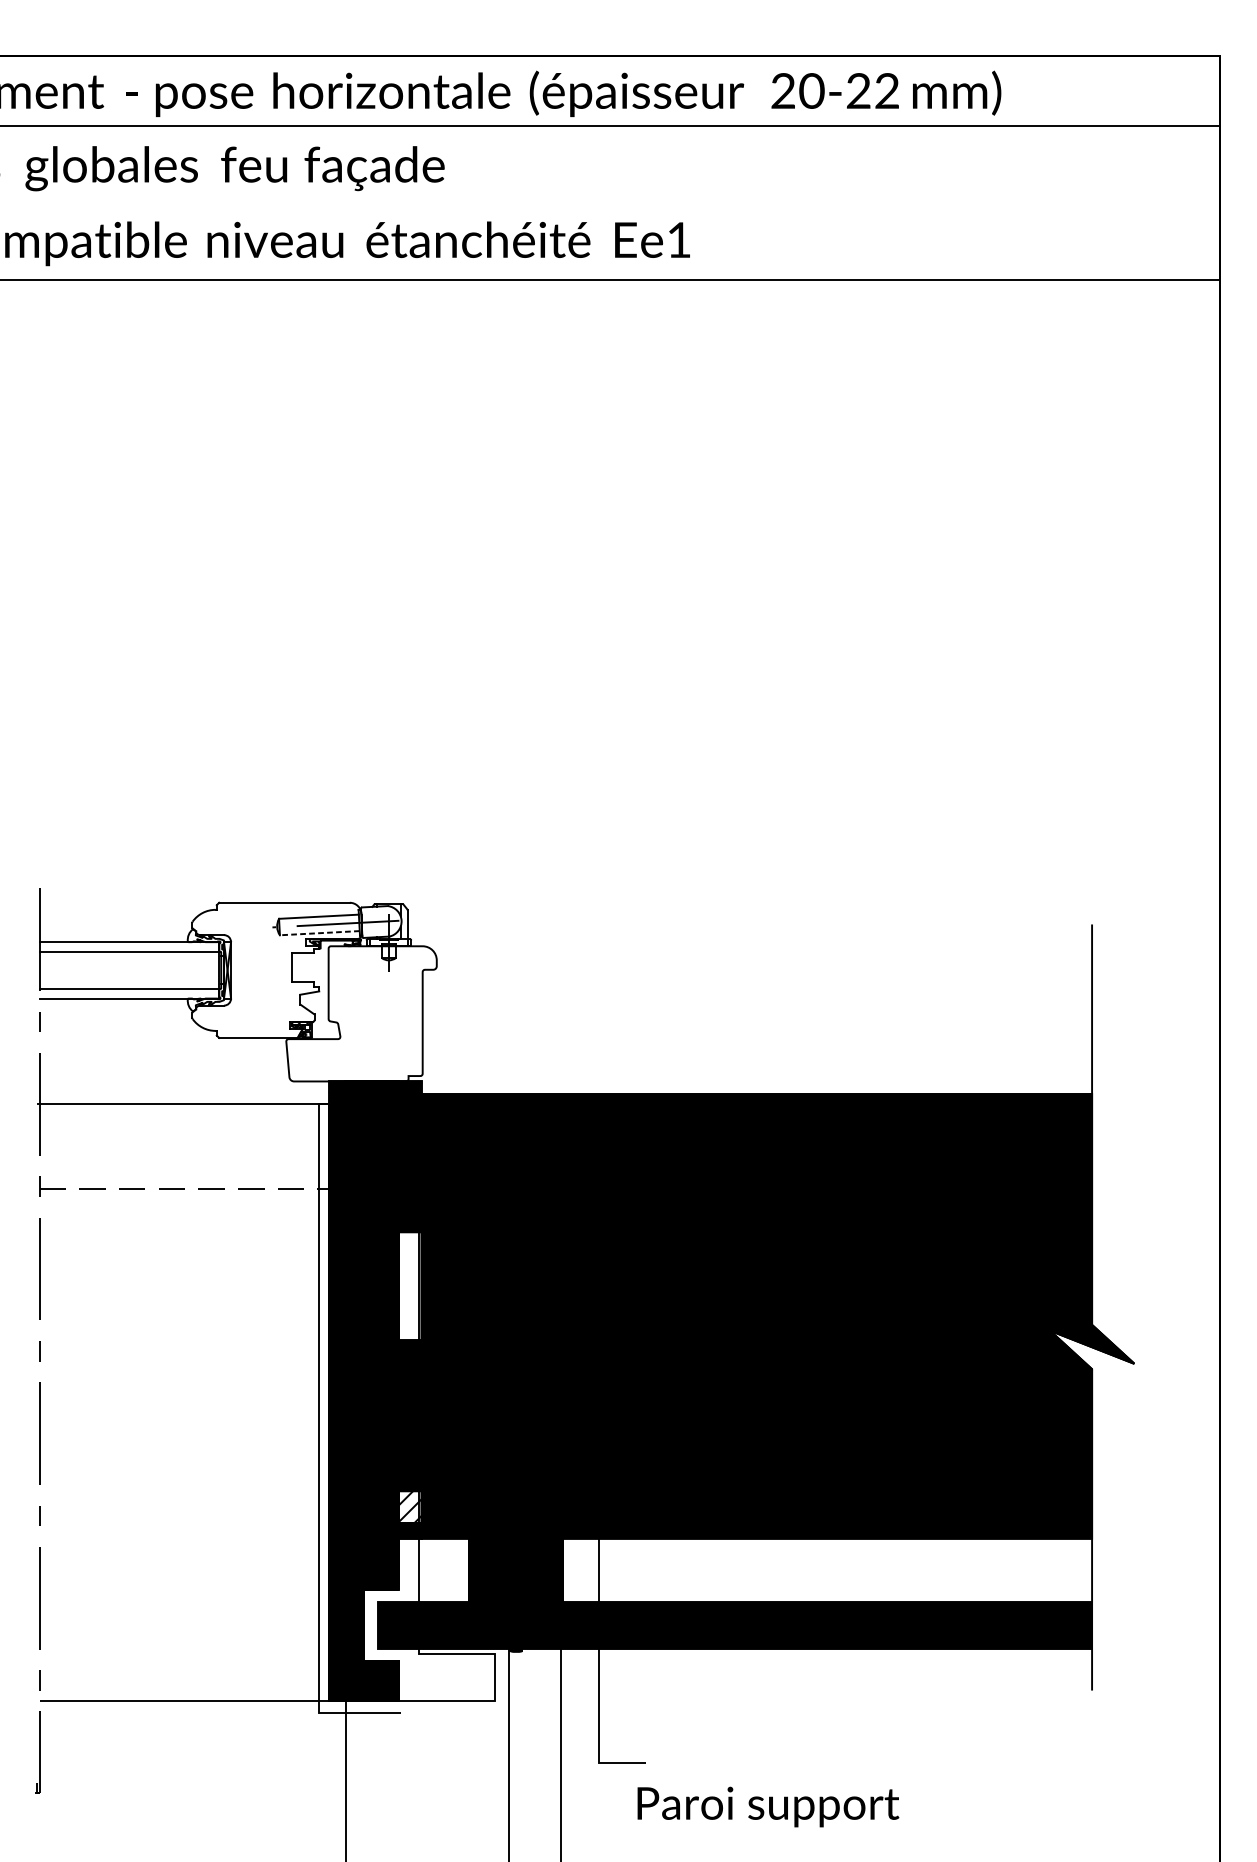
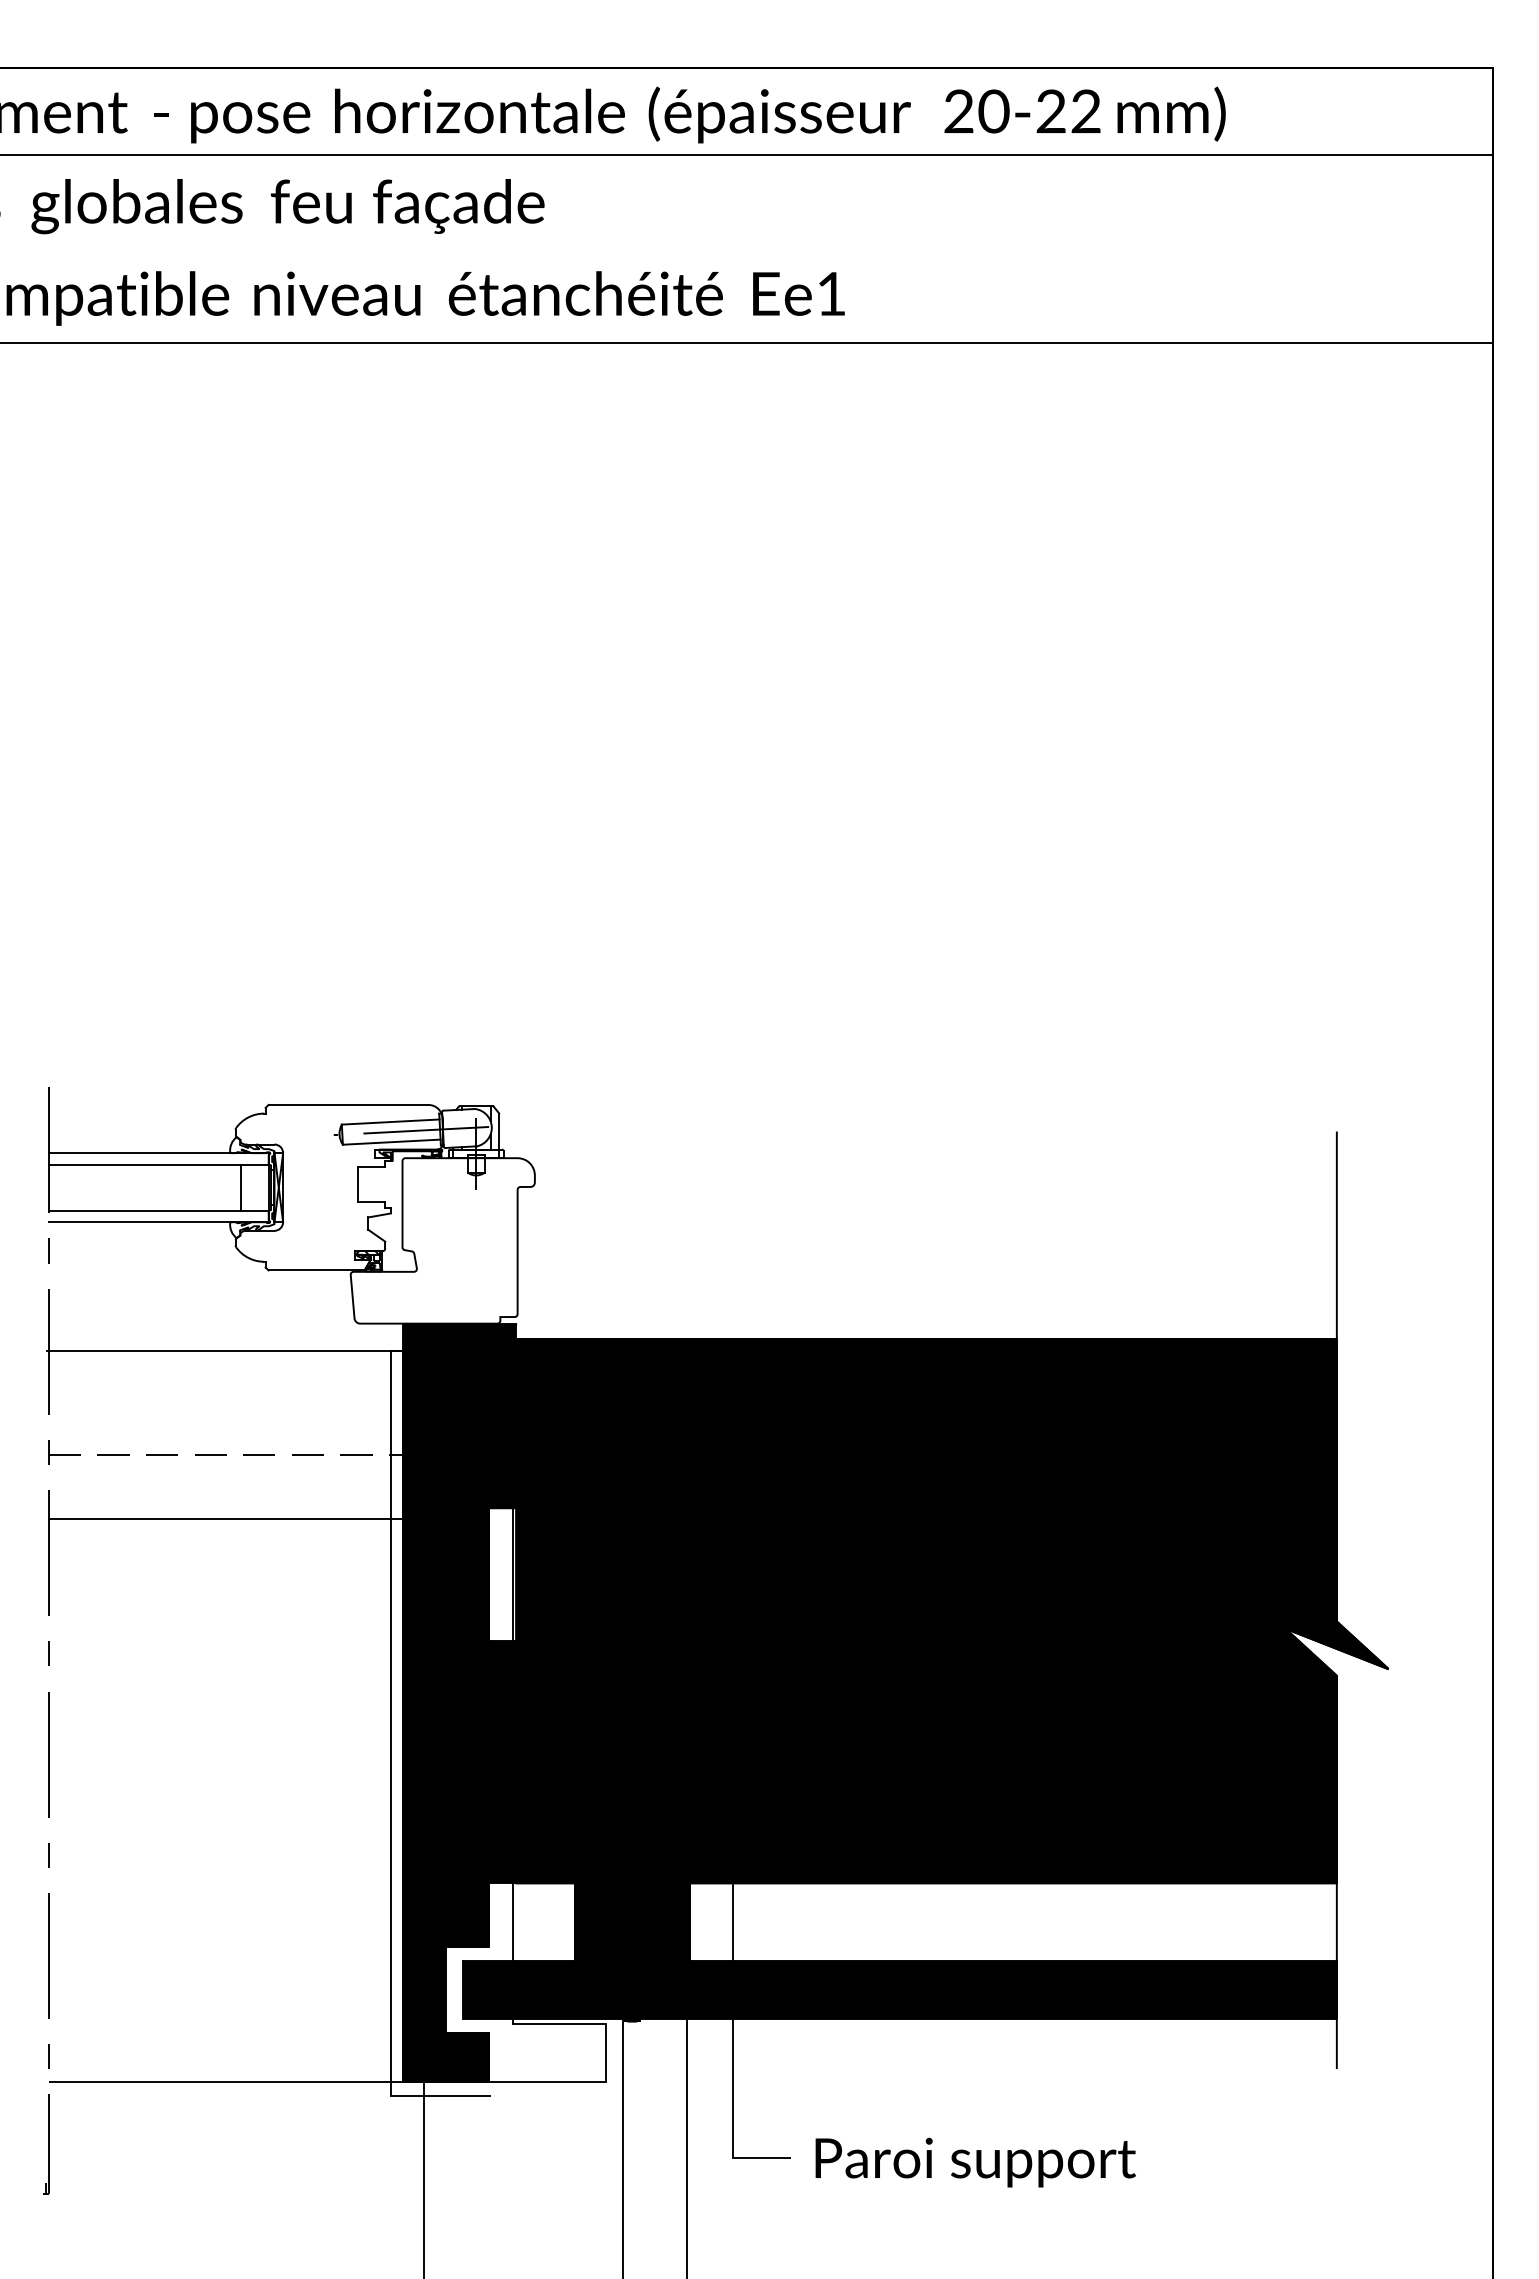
line: (319, 933) -> (391, 1142), dashed -> solid
line: (197, 970) -> (241, 1187), added
line: (189, 1241) -> (232, 1519), added
fill: (410, 1507) -> (502, 1844), added
text: (768, 1806) -> (975, 2162), moved

